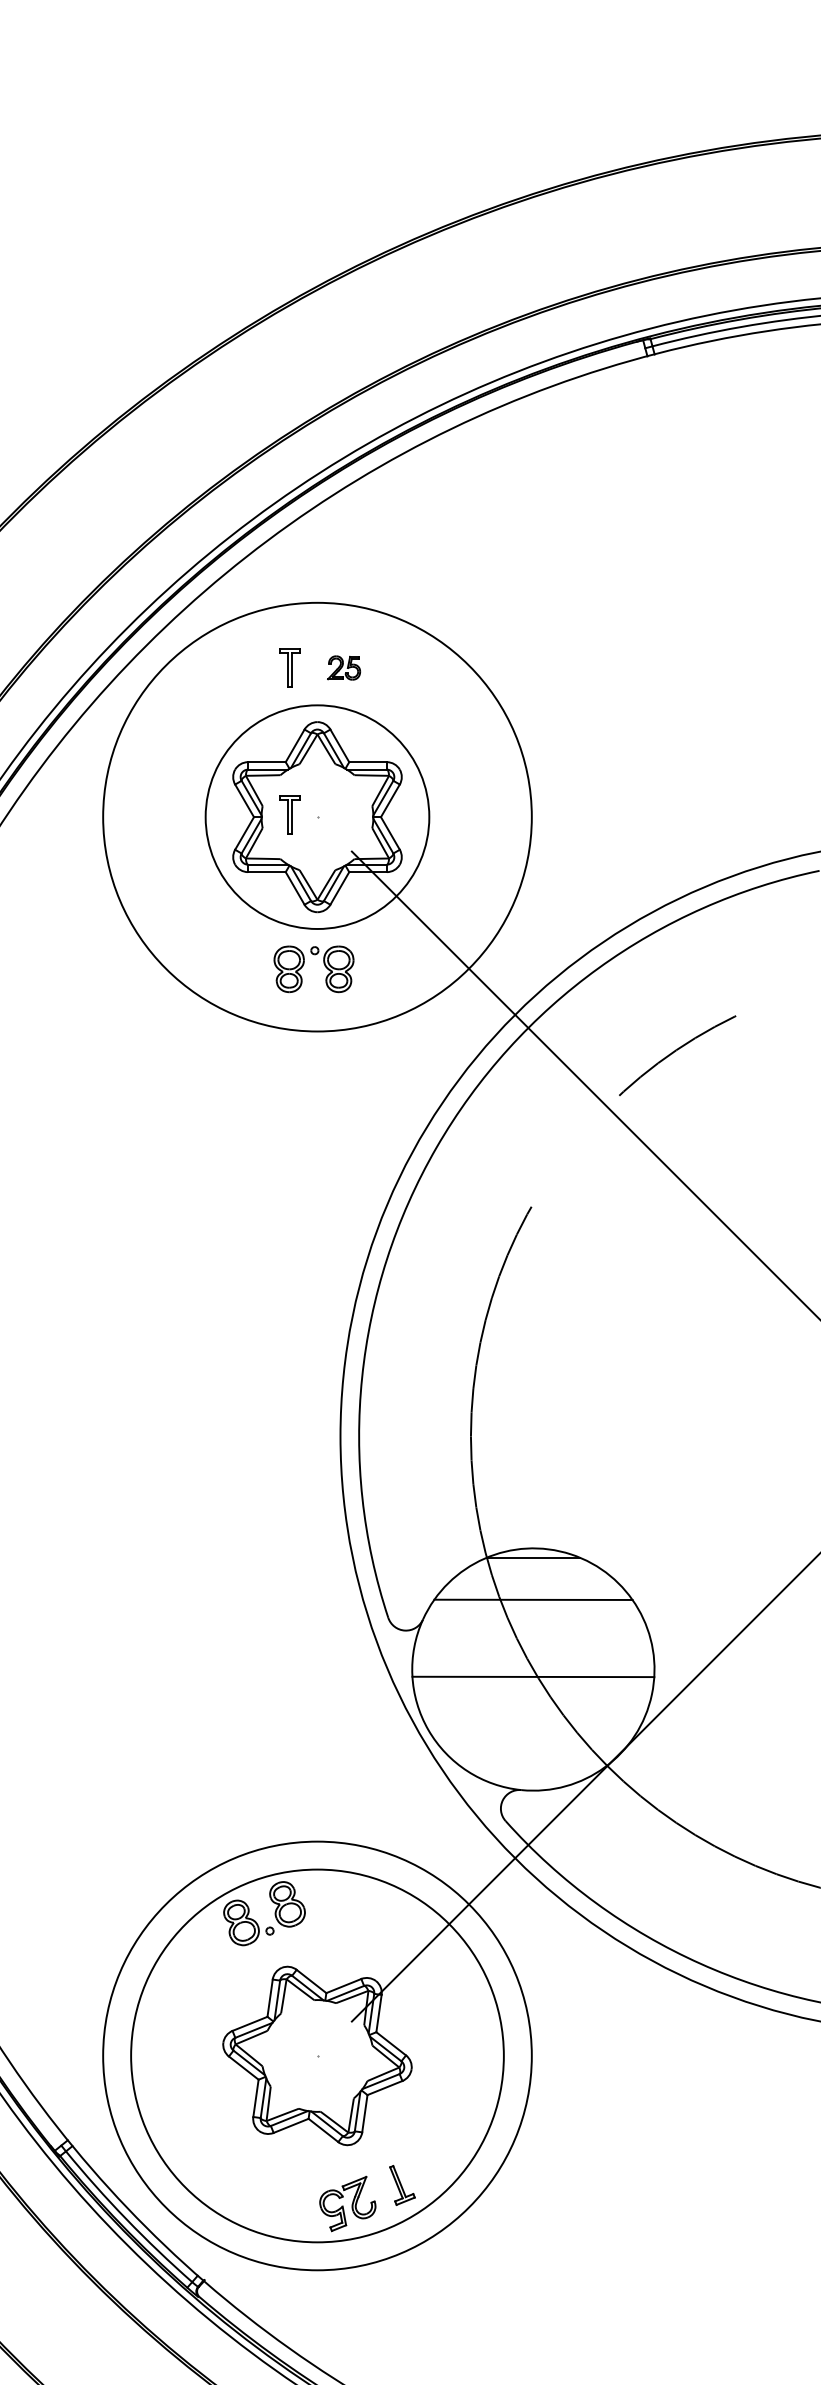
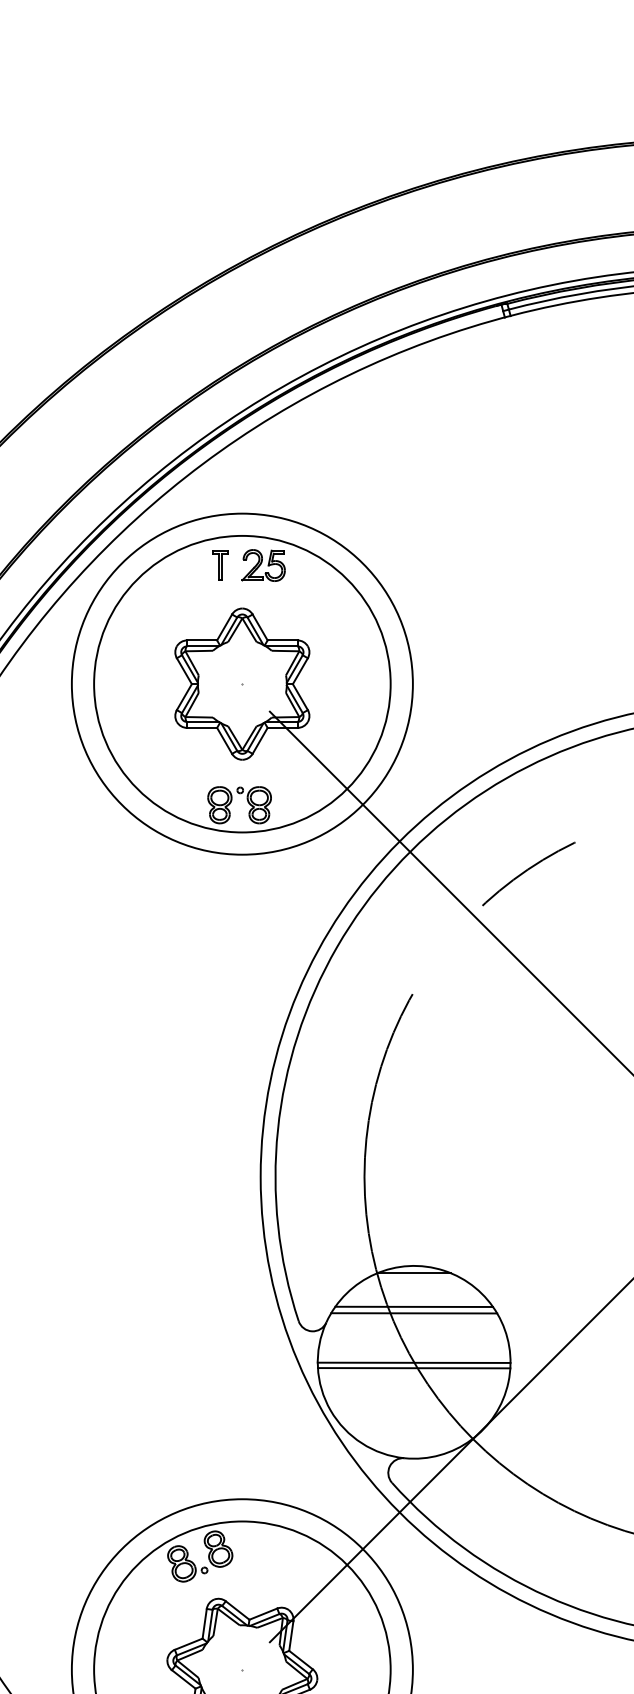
part: (343, 667) -> (263, 565), size x1.67
part: (289, 814) -> (220, 682), removed
circle: (317, 816) -> (242, 683), size x1.67
line: (533, 1607) -> (414, 1312), added
line: (533, 1670) -> (414, 1363), added

